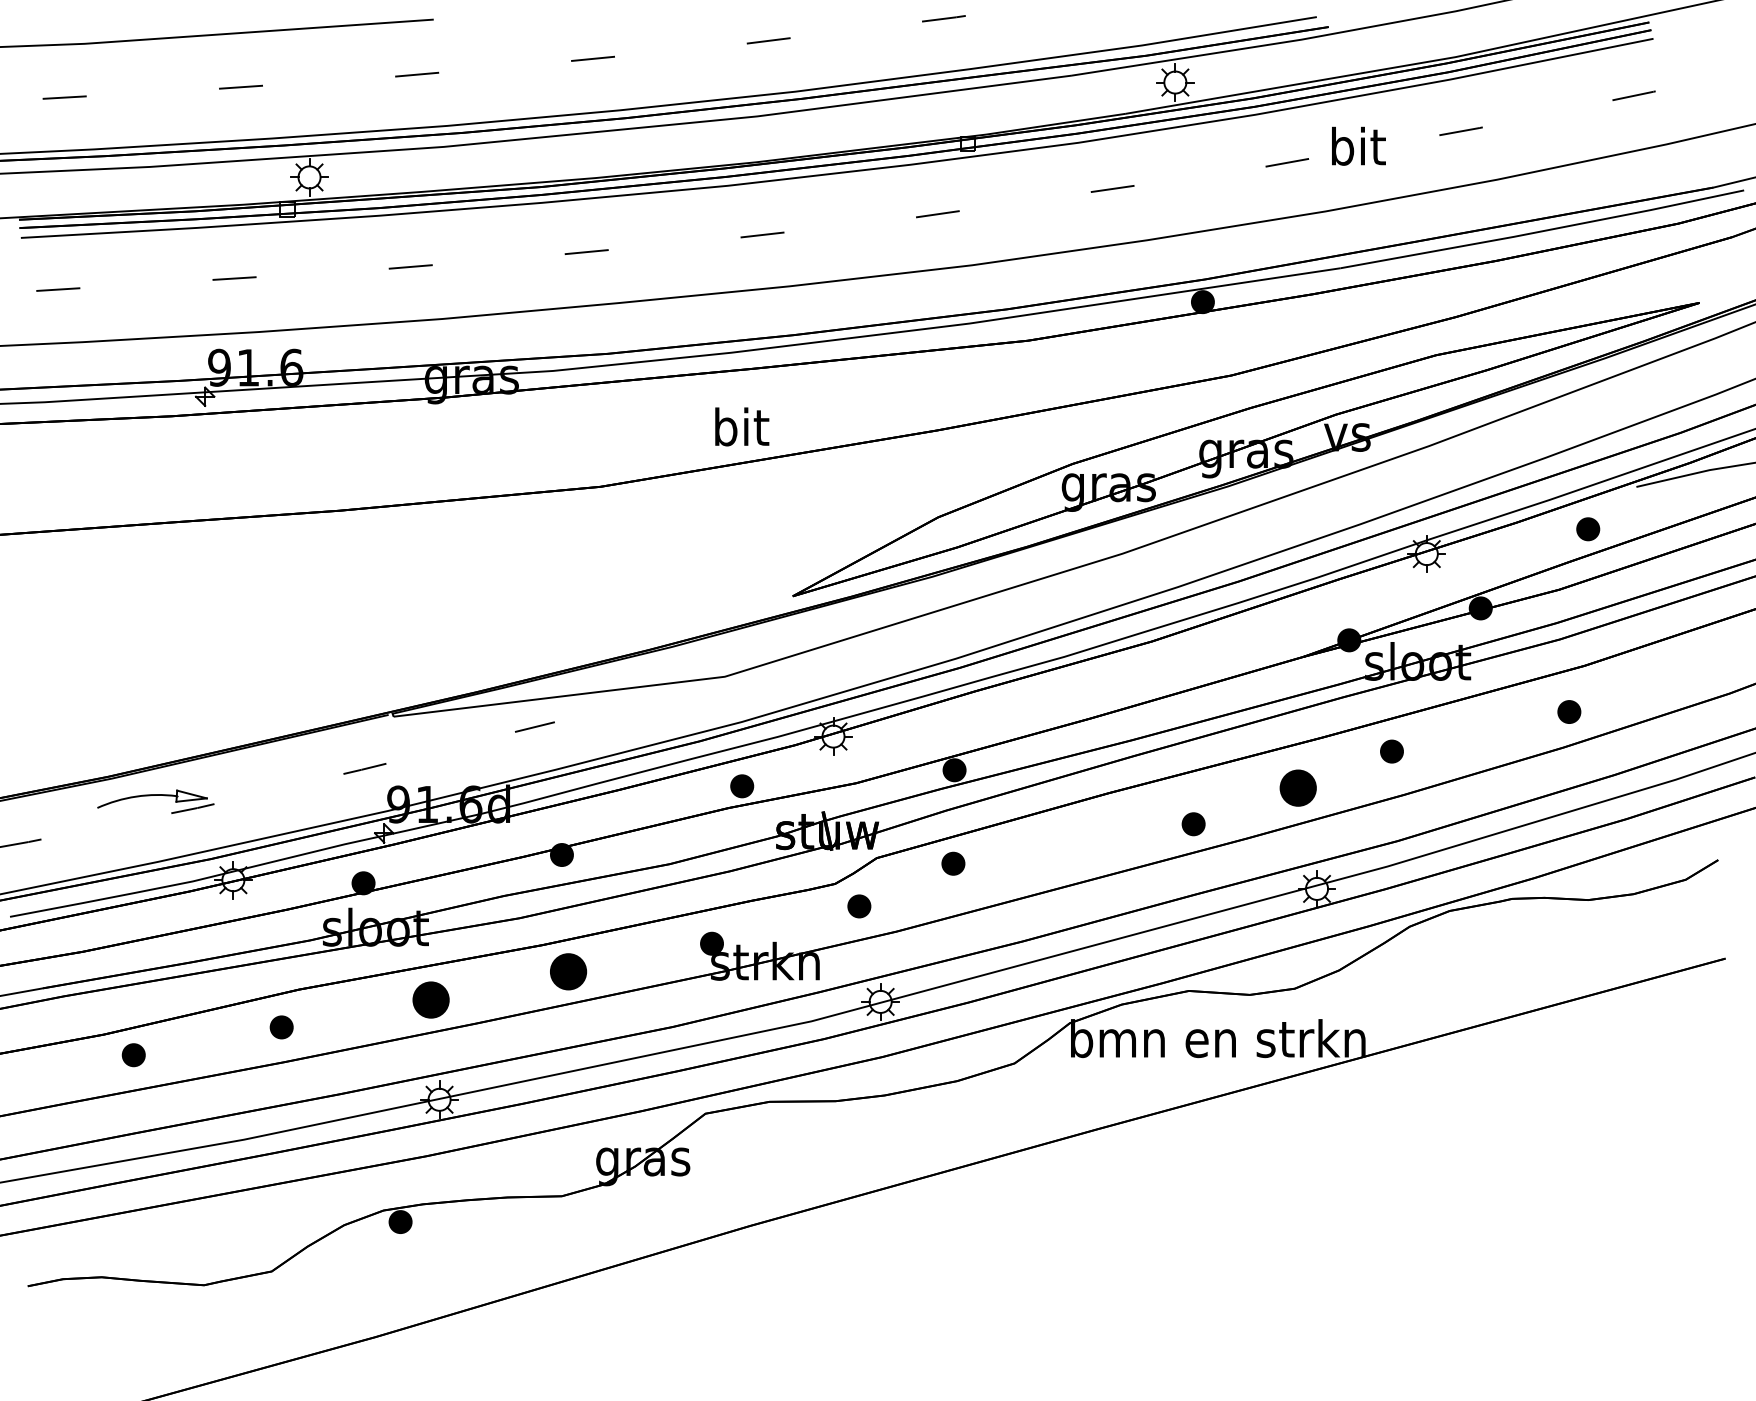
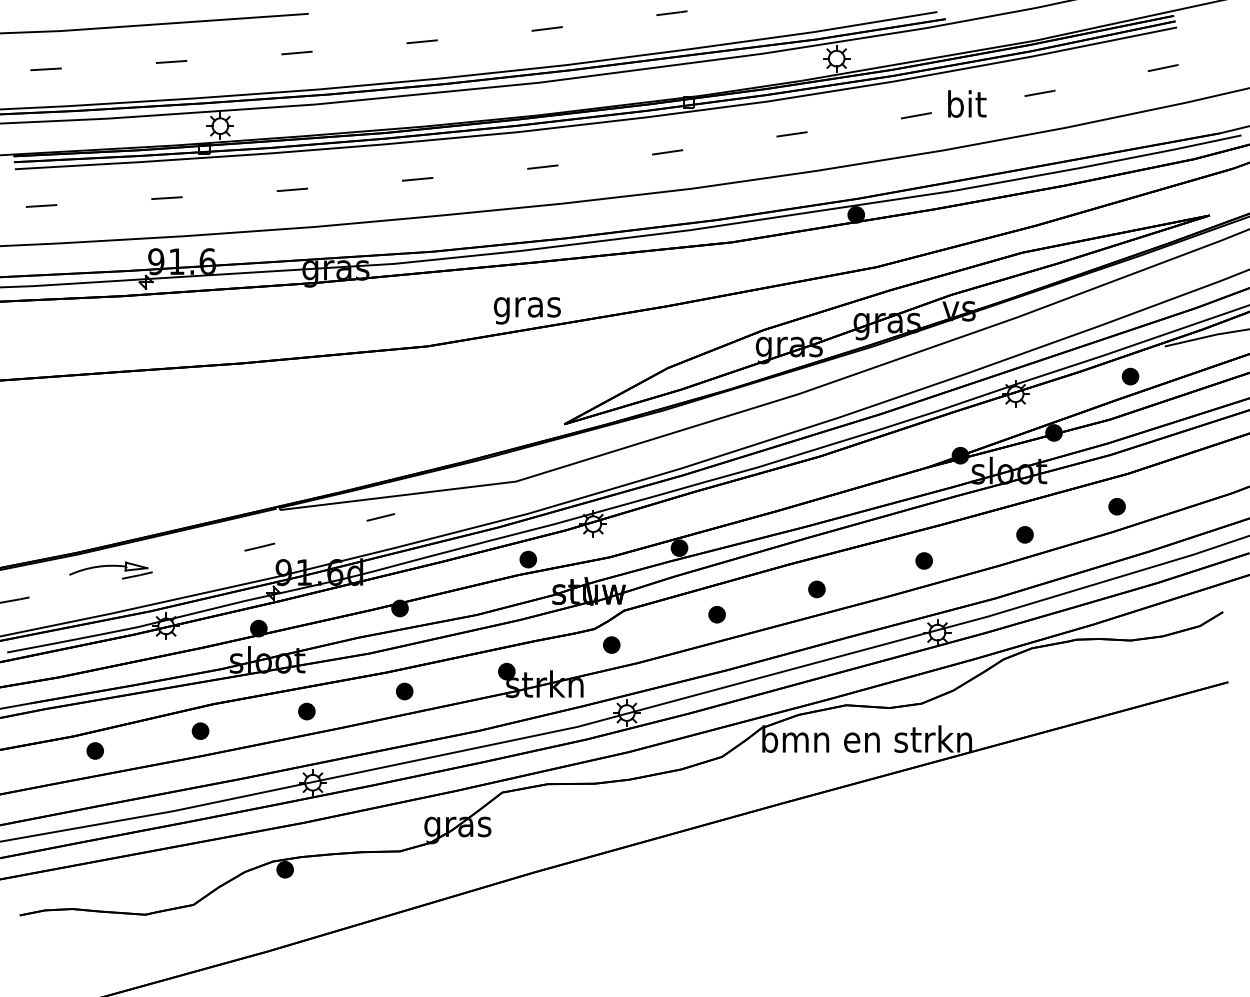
text: (740, 431) -> (527, 307), bit -> gras
part: (1391, 751) -> (1024, 534), moved
part: (1298, 788) -> (924, 561), size x0.62
part: (1193, 824) -> (816, 589), moved
part: (953, 863) -> (717, 614), moved
part: (568, 971) -> (404, 691), size x0.62
part: (430, 999) -> (306, 711), size x0.62

